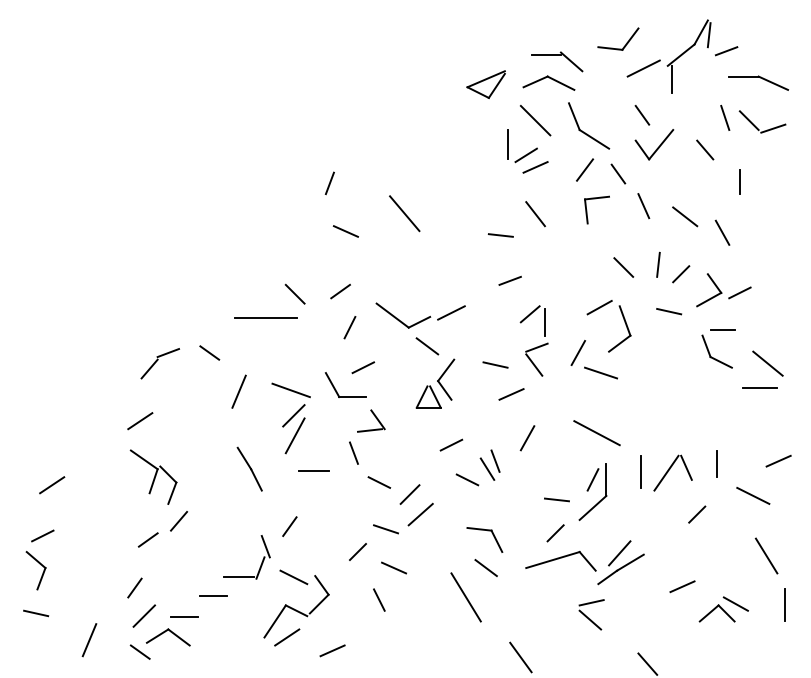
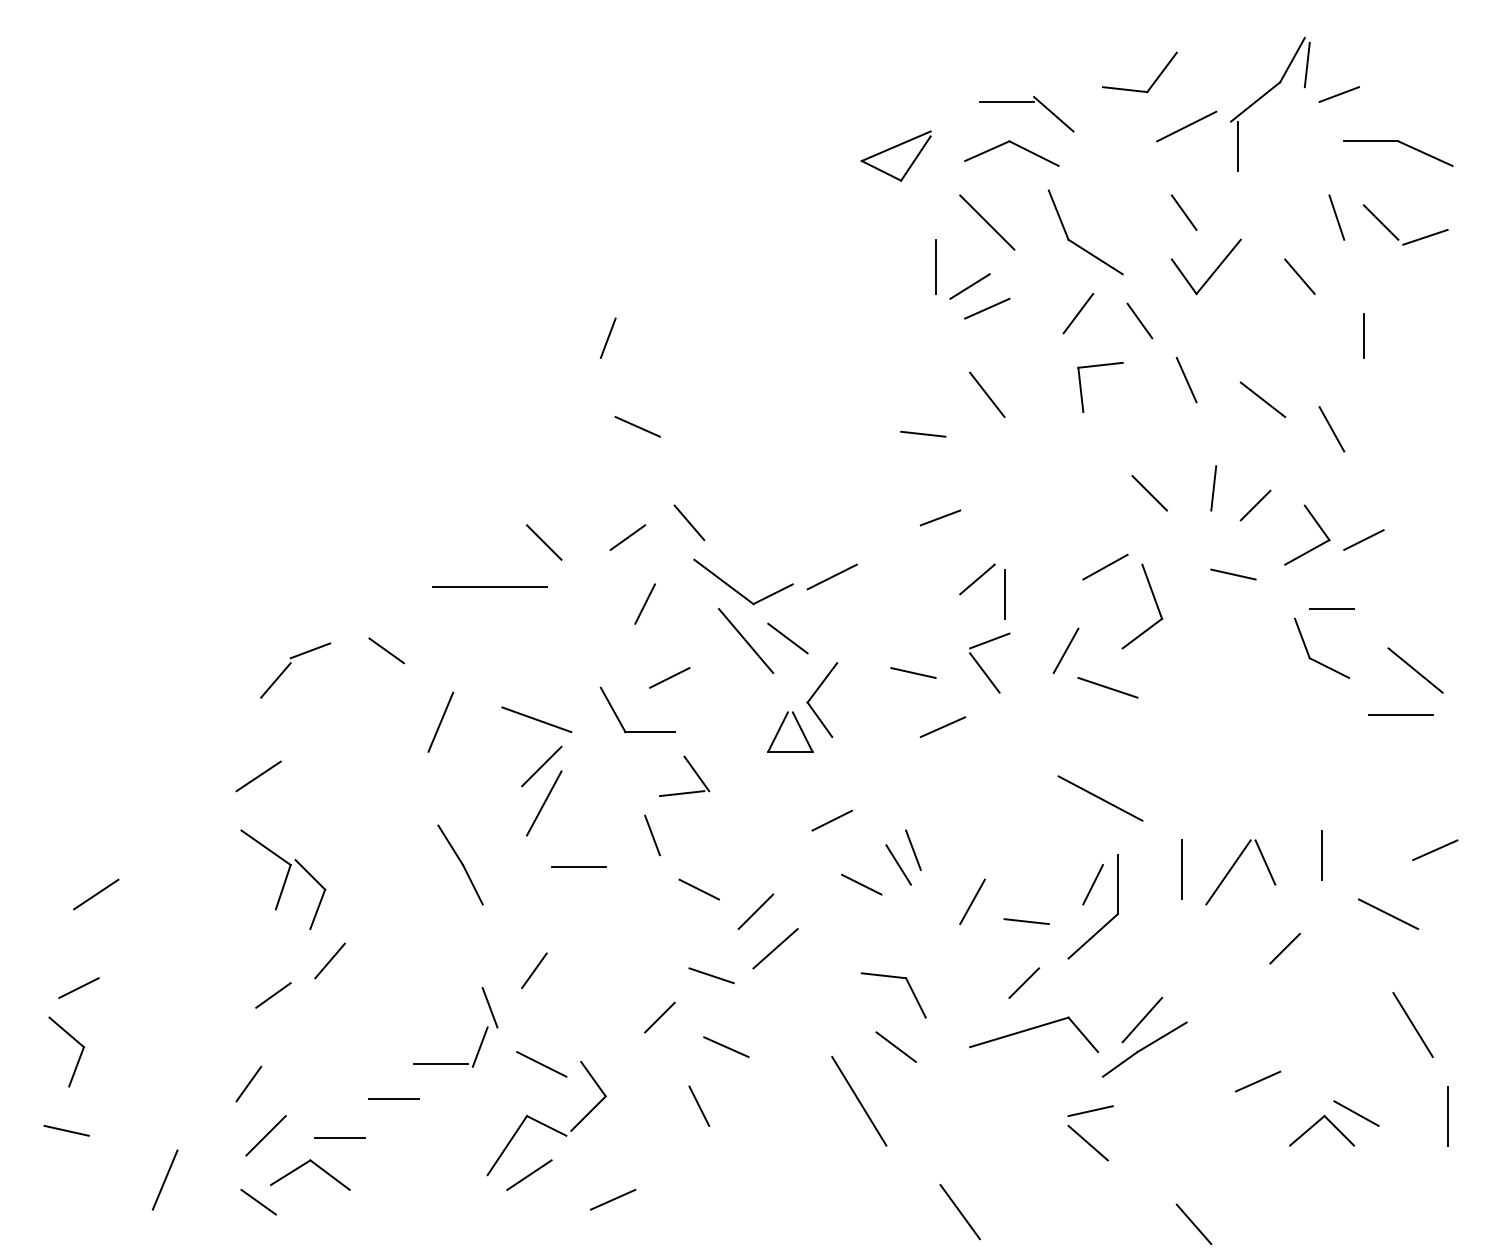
line: (404, 213) -> (745, 640), moved
line: (374, 283) -> (690, 522), added
line: (527, 438) -> (972, 902), moved

